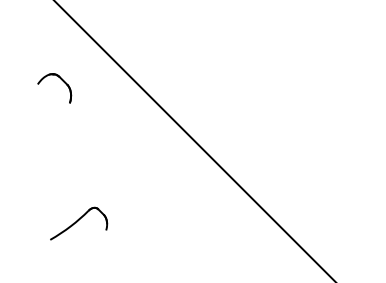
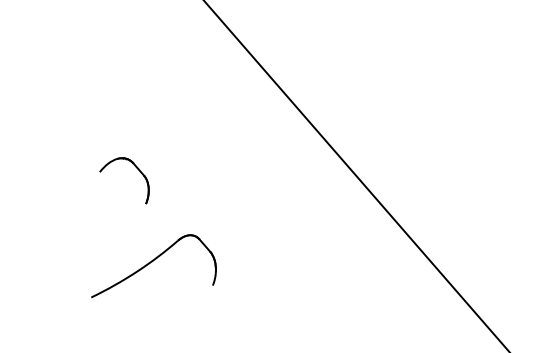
part: (61, 80) -> (135, 168), moved
part: (78, 223) -> (154, 266), size x1.43

